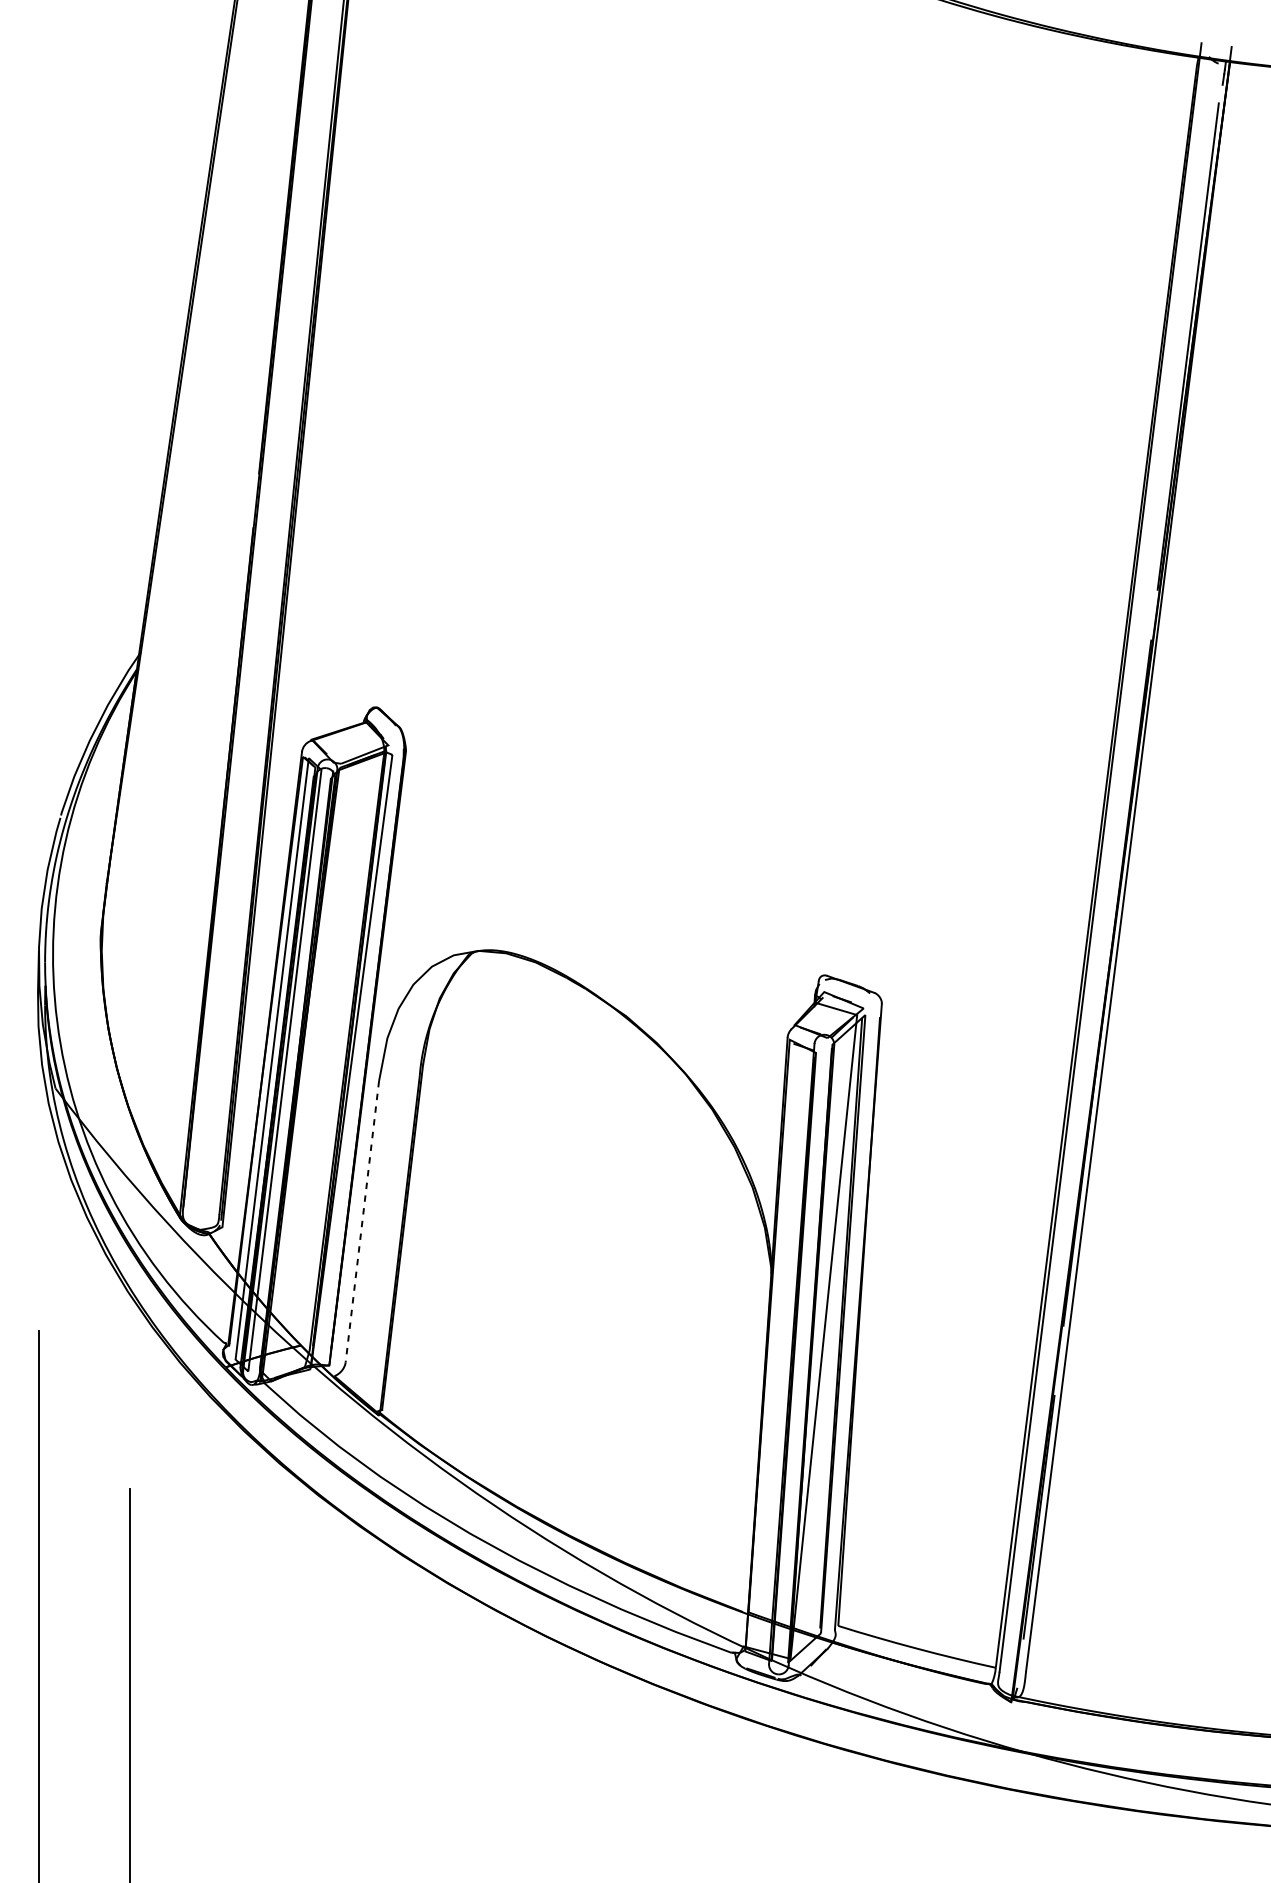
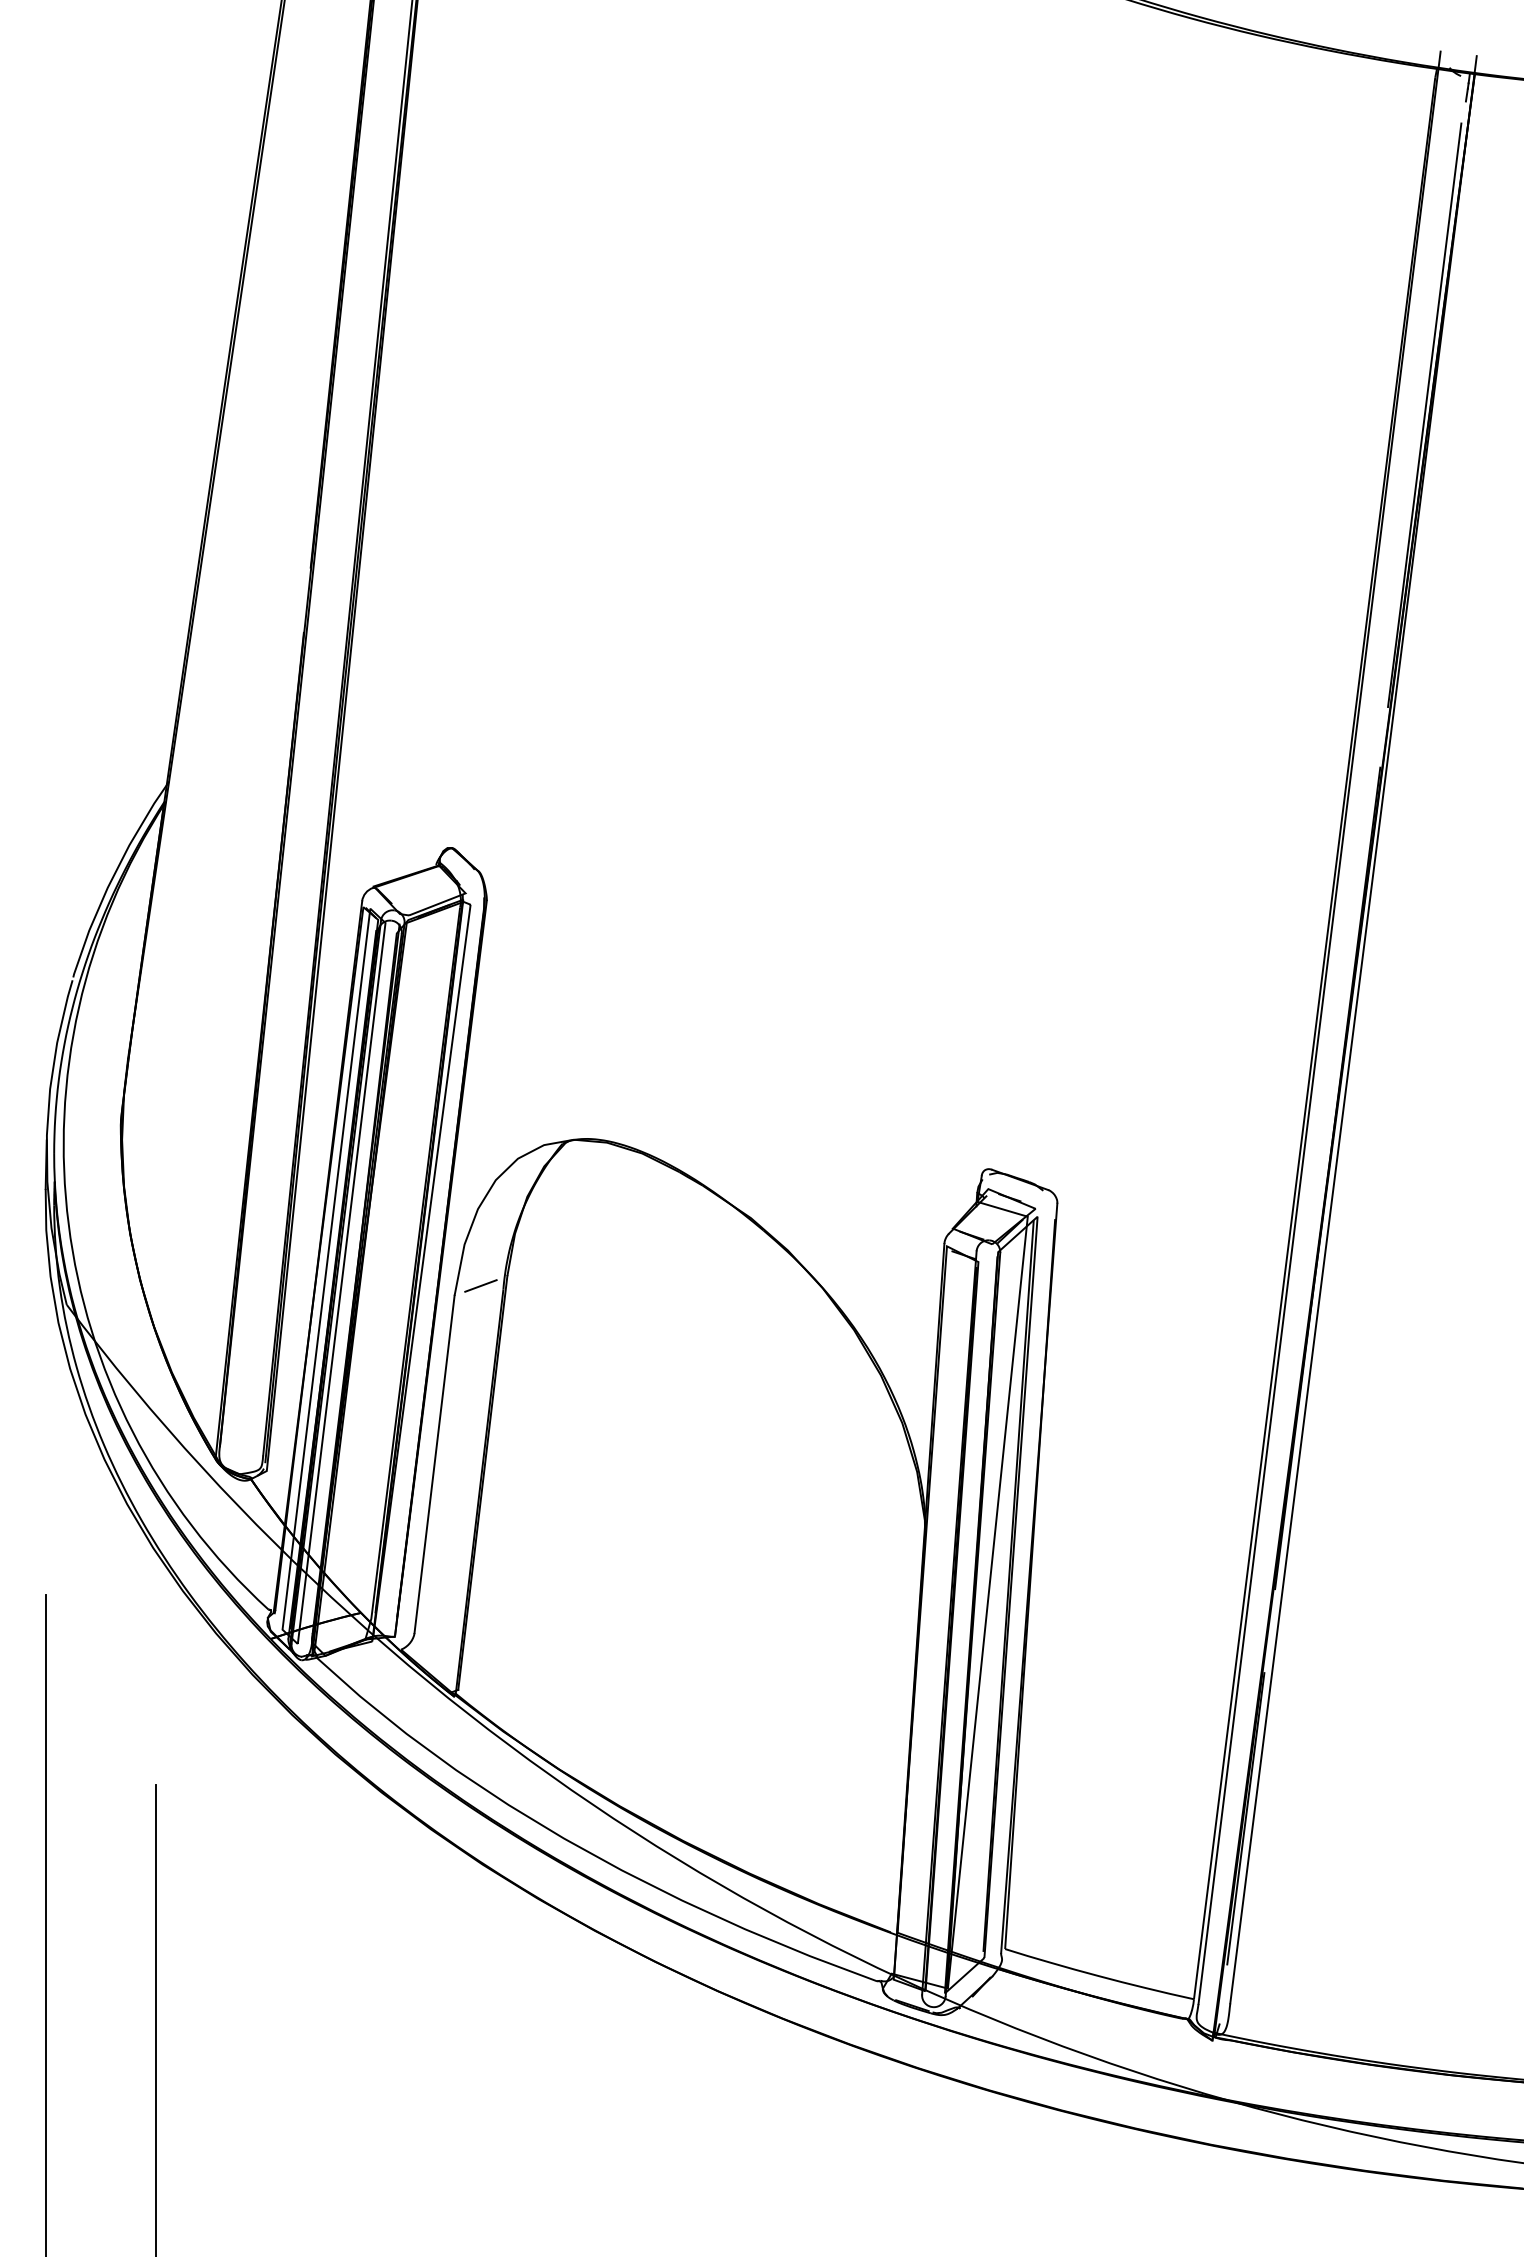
line: (400, 1072) -> (480, 1285), added
line: (362, 1221) -> (434, 1464), dashed -> solid

